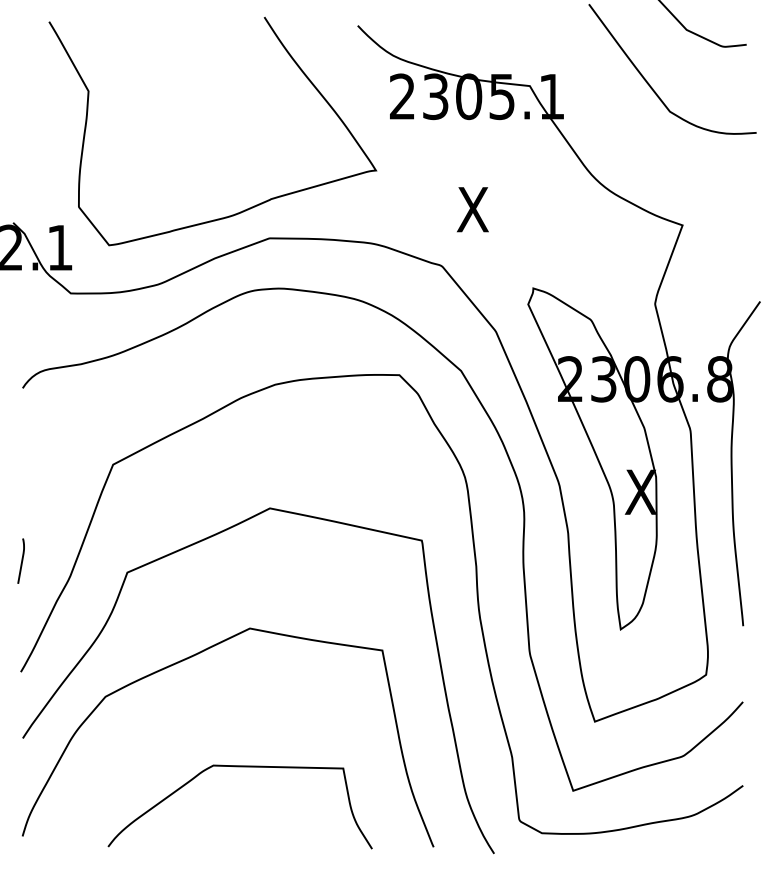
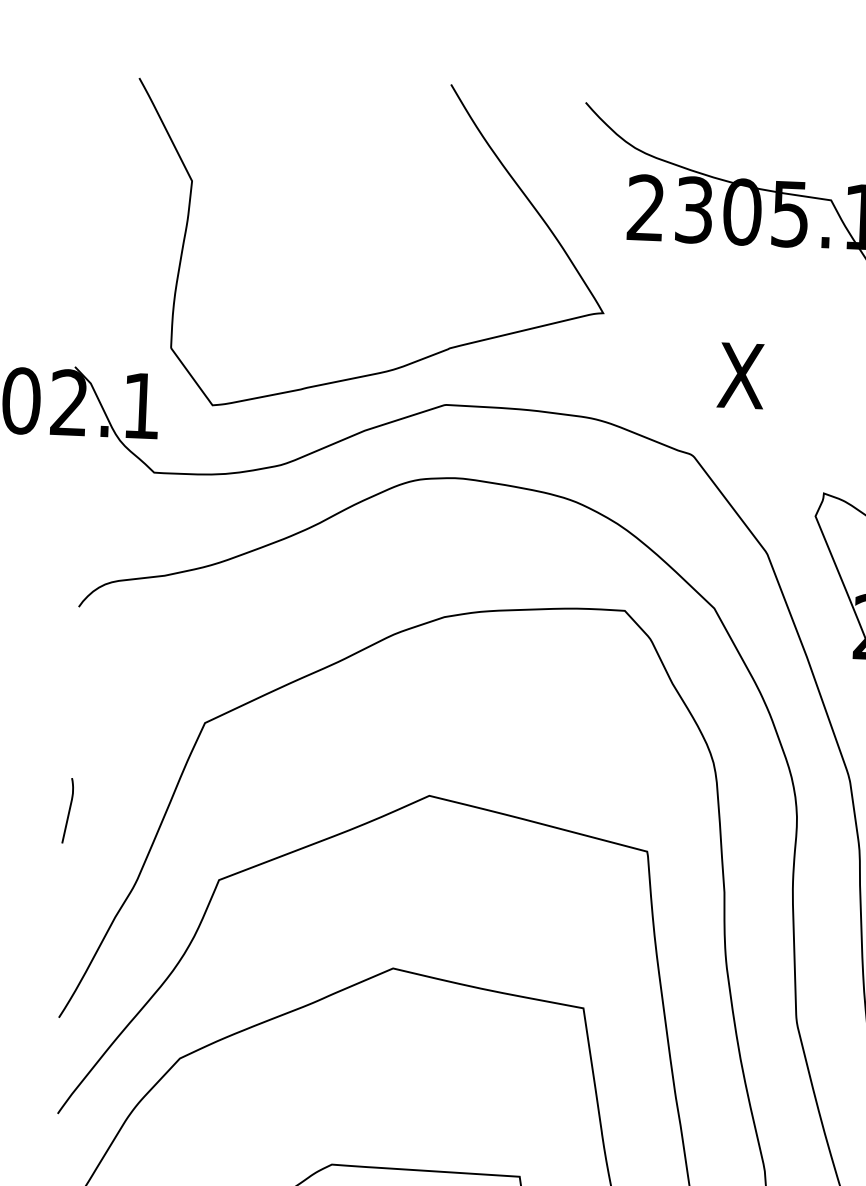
curve: (21, 560) -> (68, 809), moved

